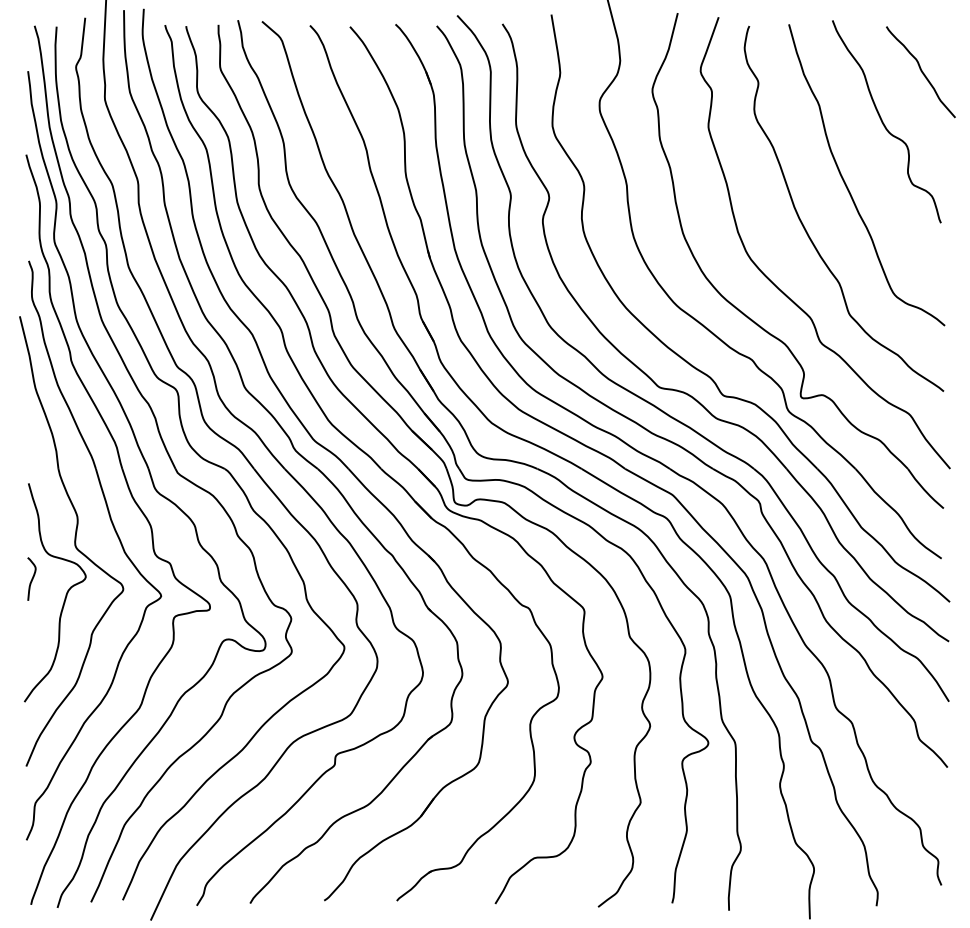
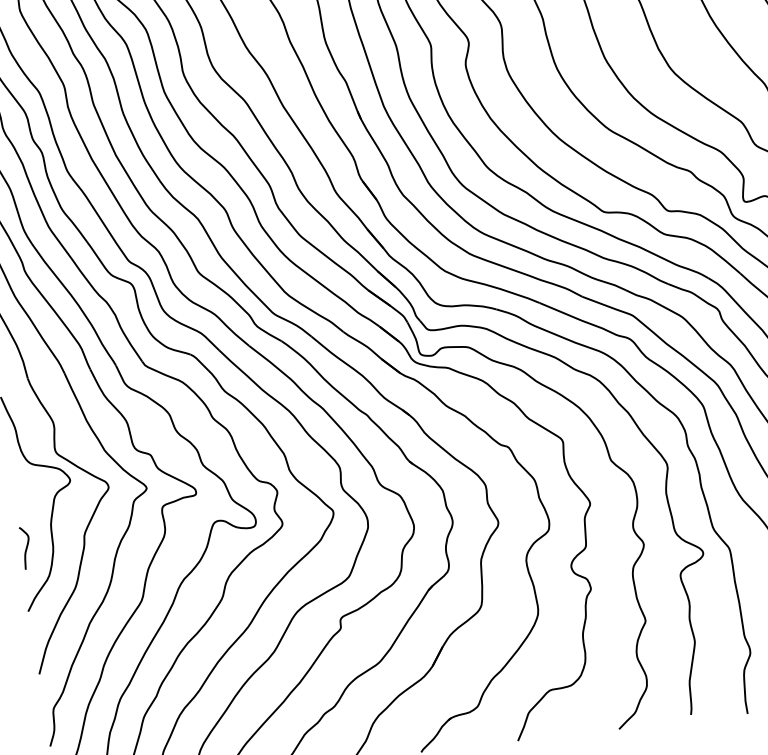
curve: (31, 578) -> (25, 547), moved

